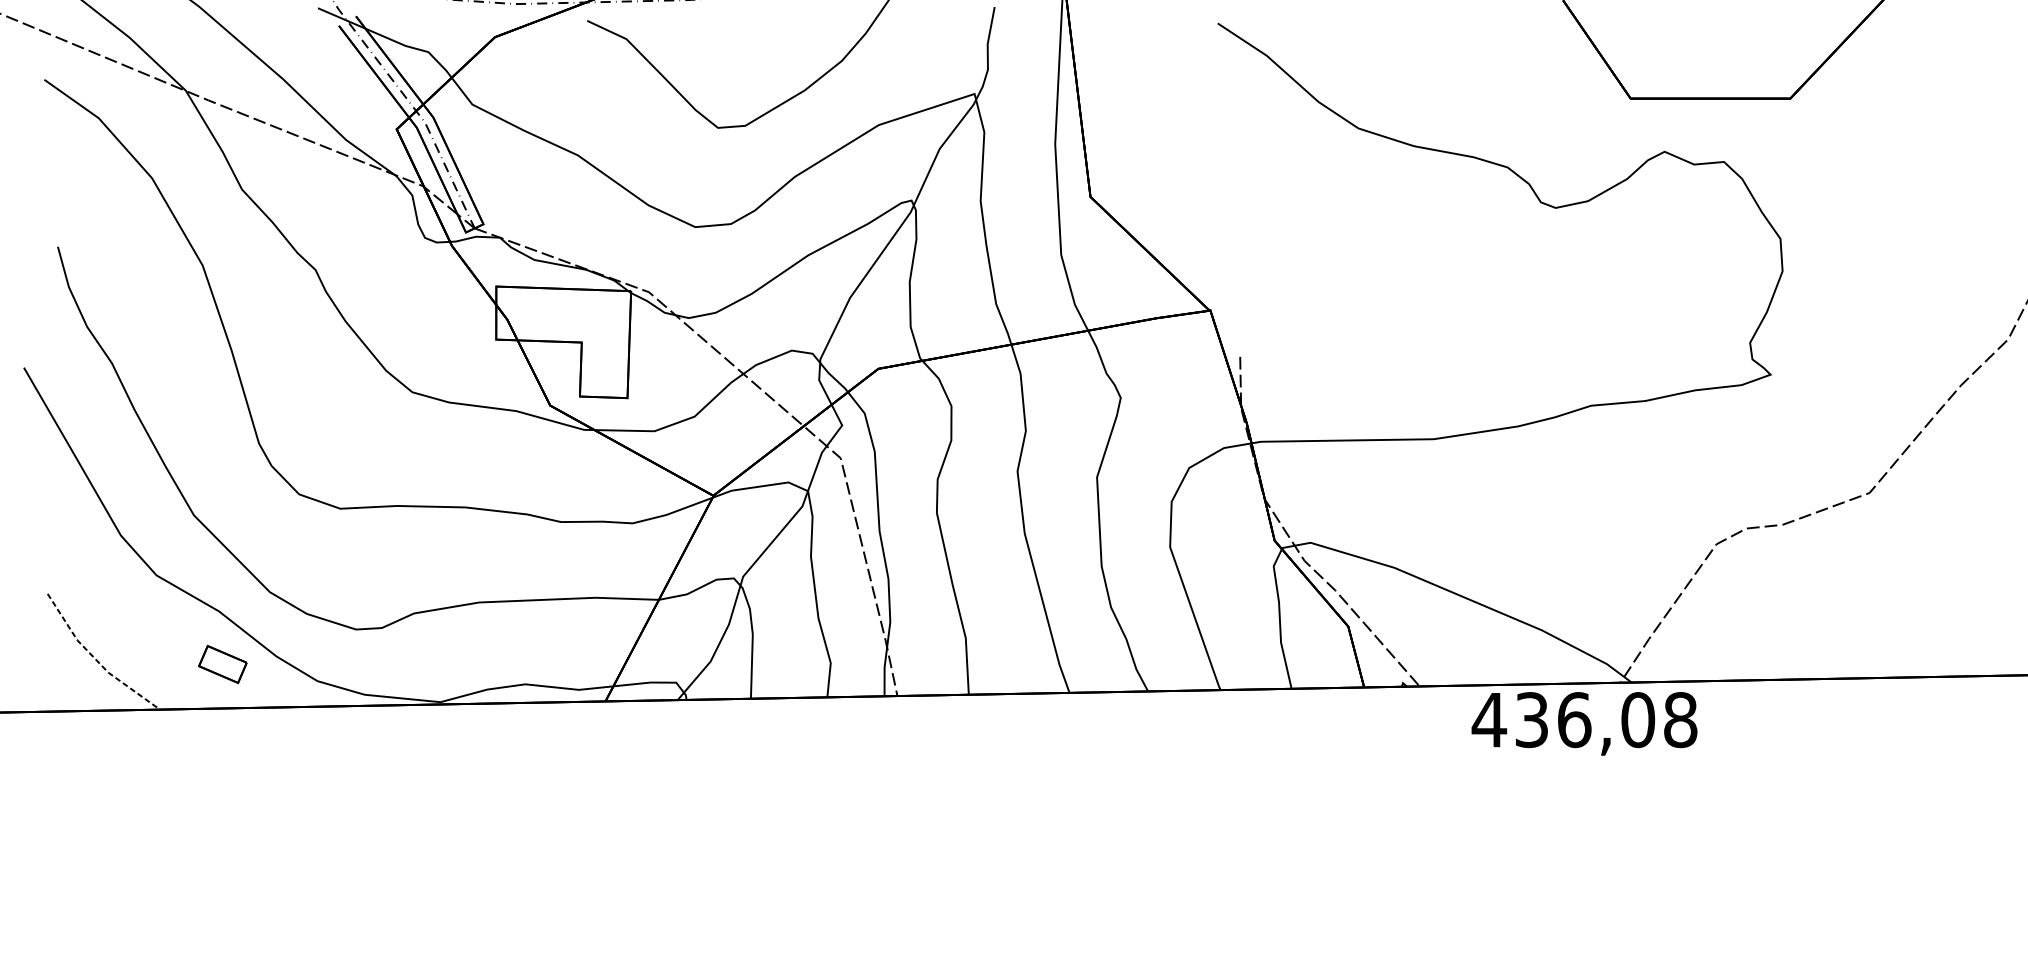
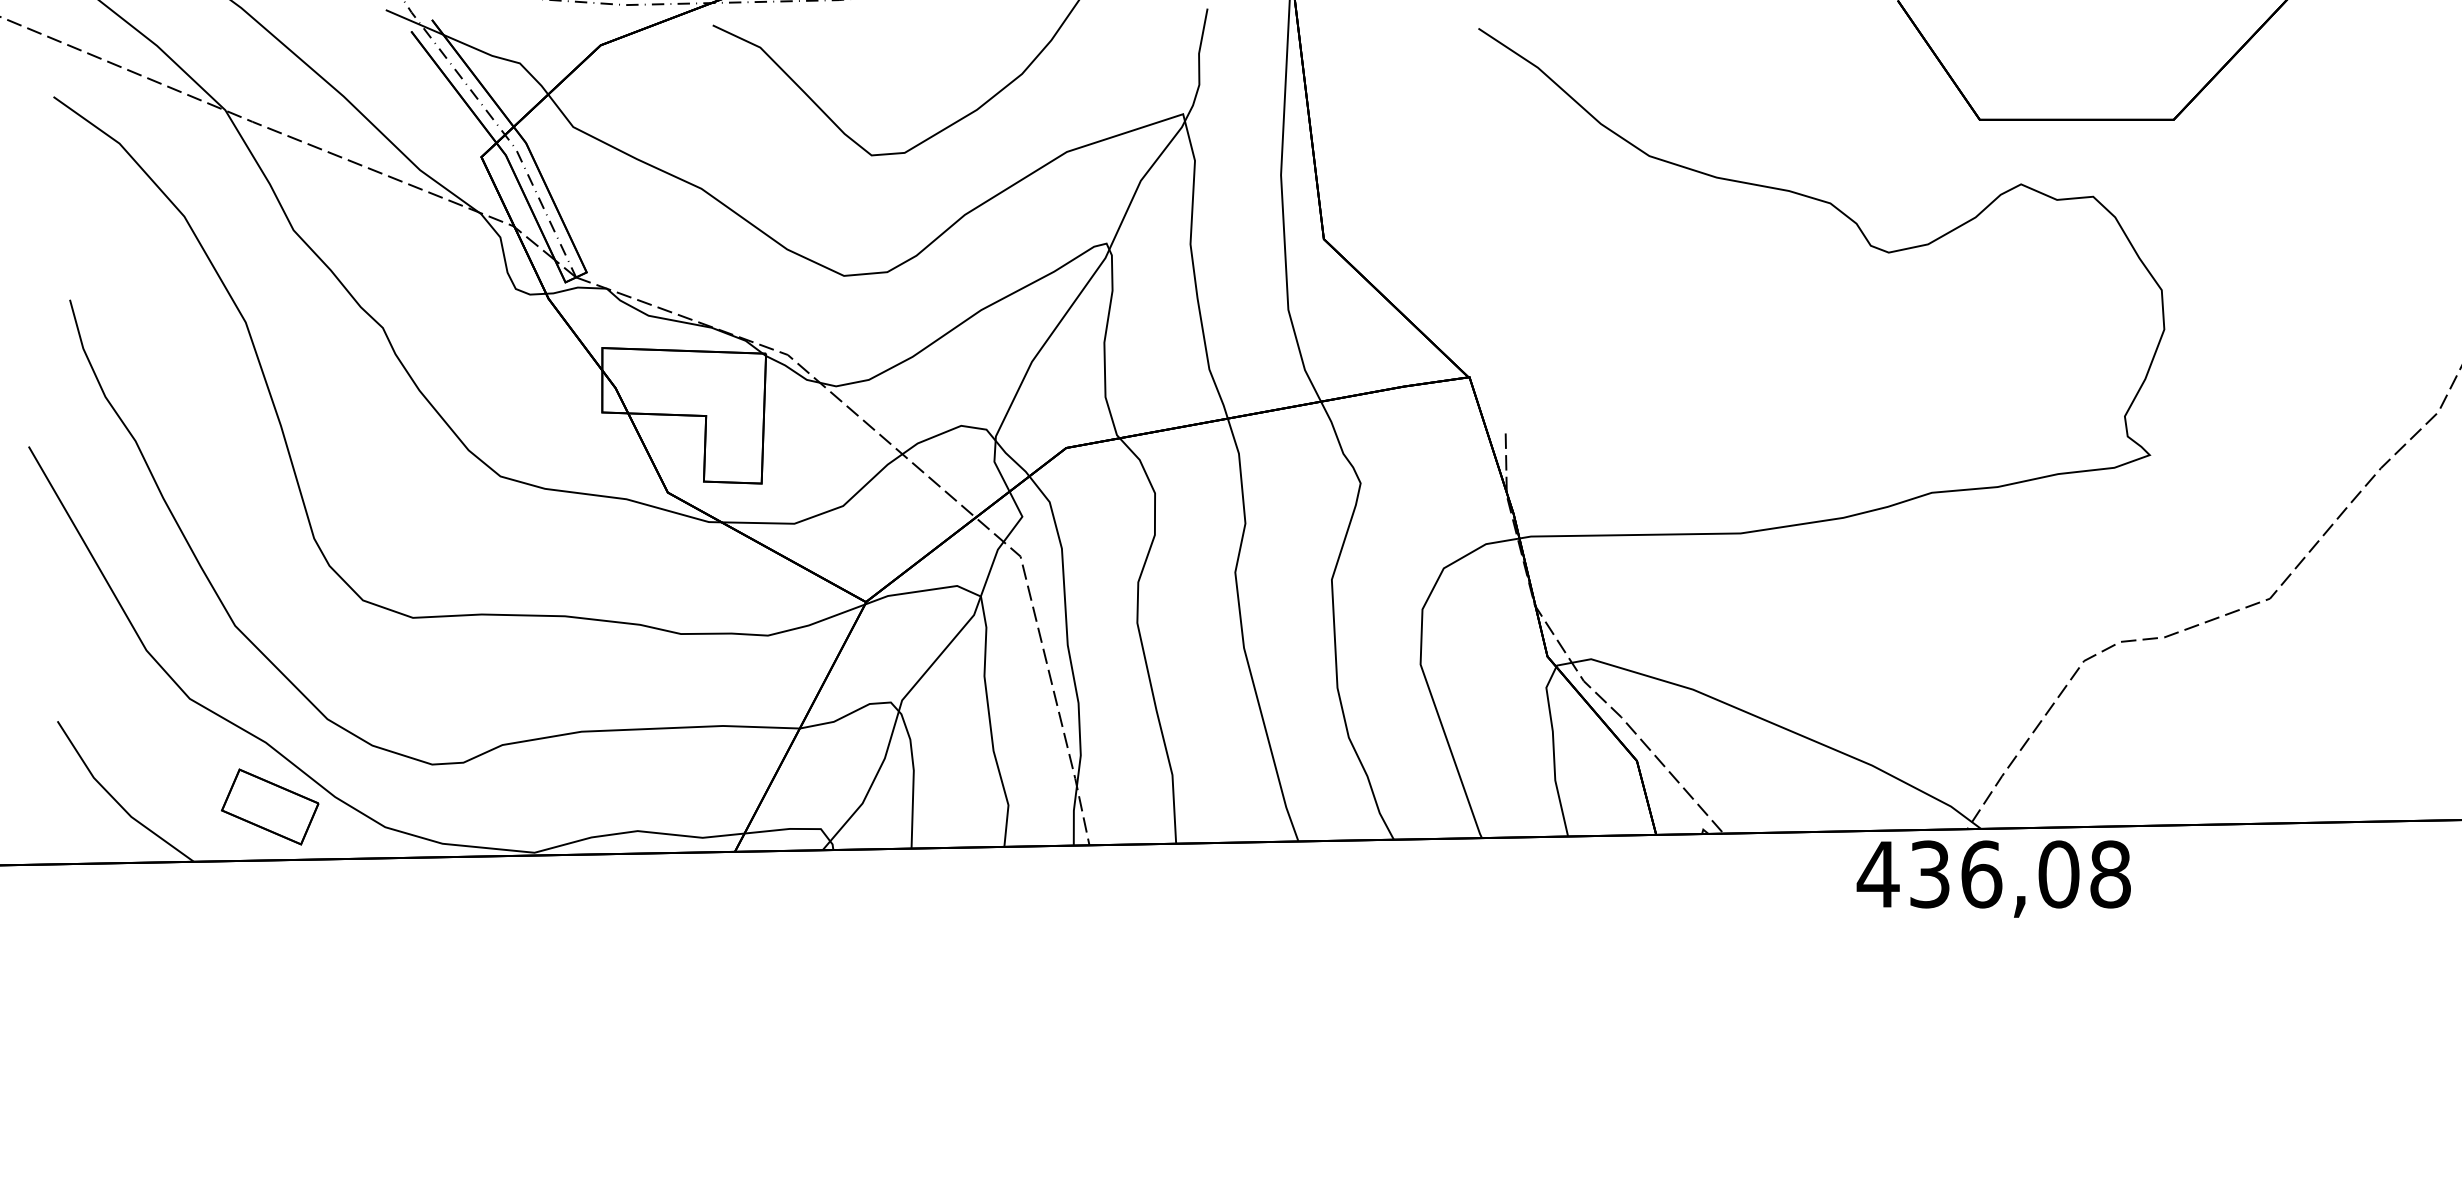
line: (96, 659) -> (116, 801), dashed -> solid
part: (223, 664) -> (270, 806), size x1.67
text: (1584, 723) -> (1993, 878), moved

